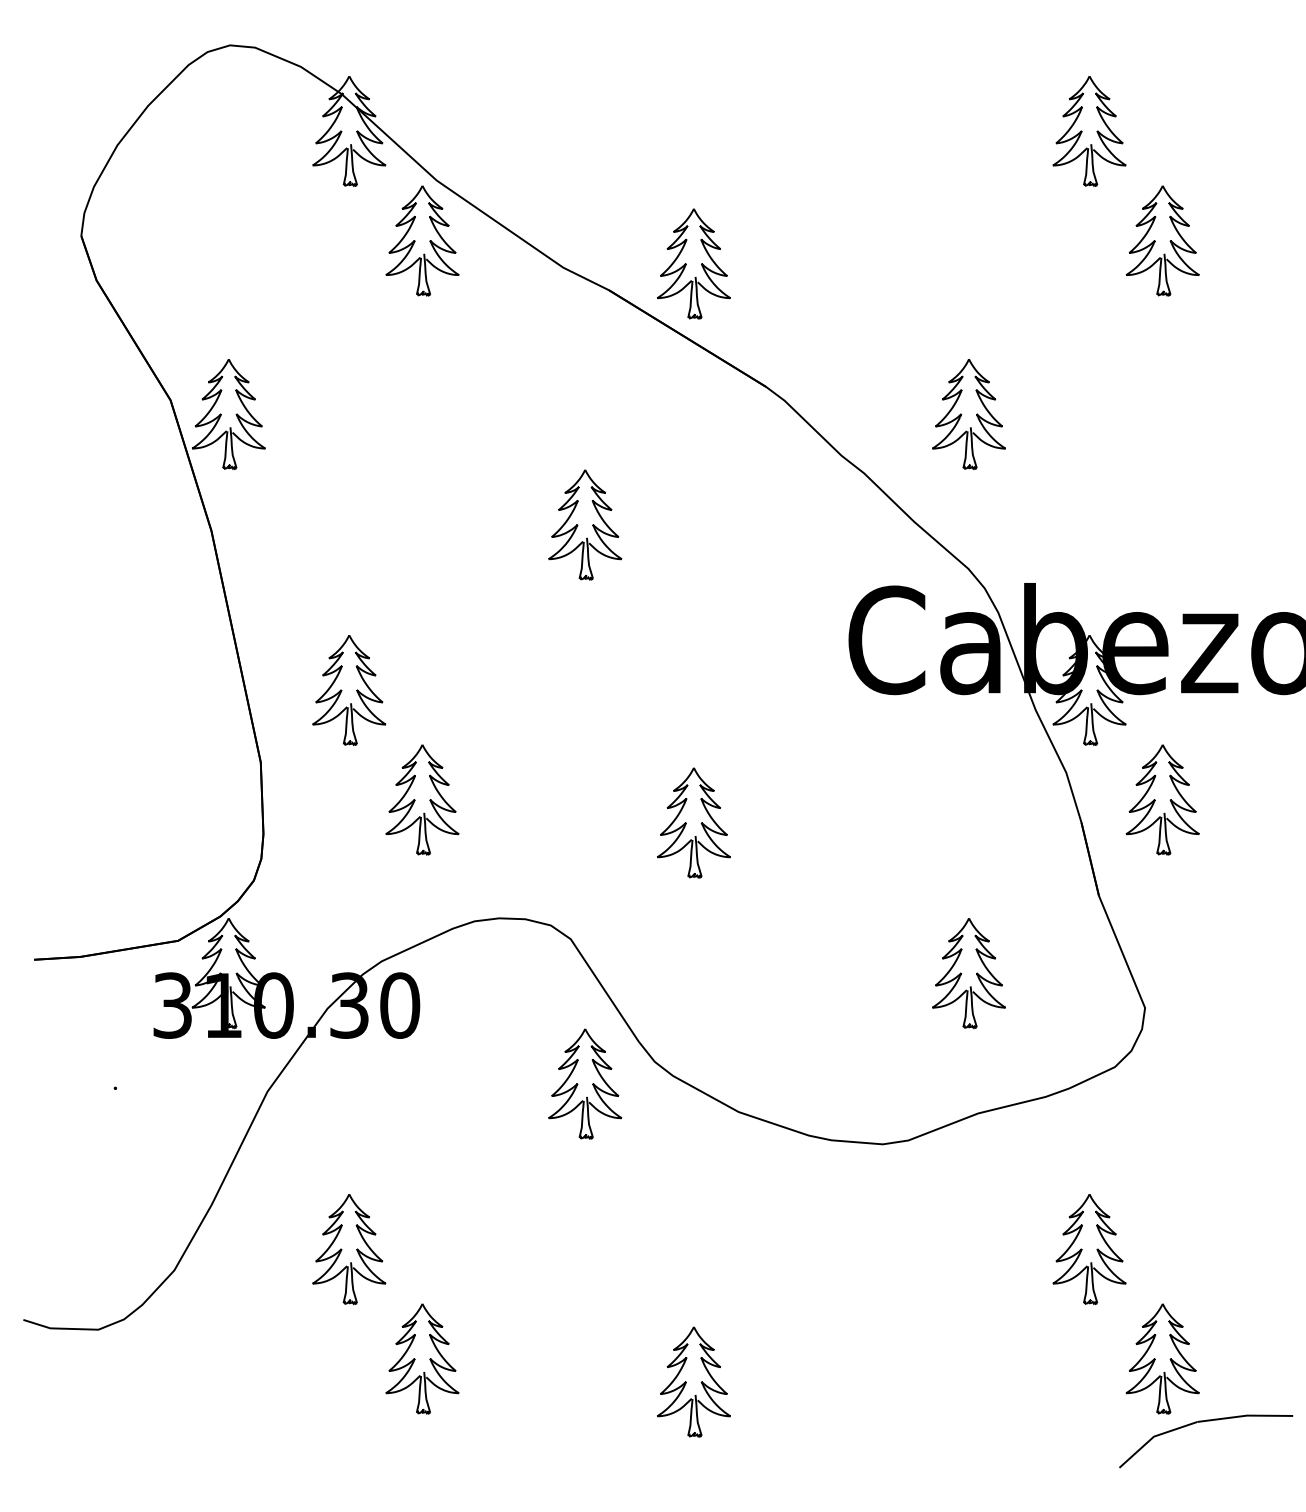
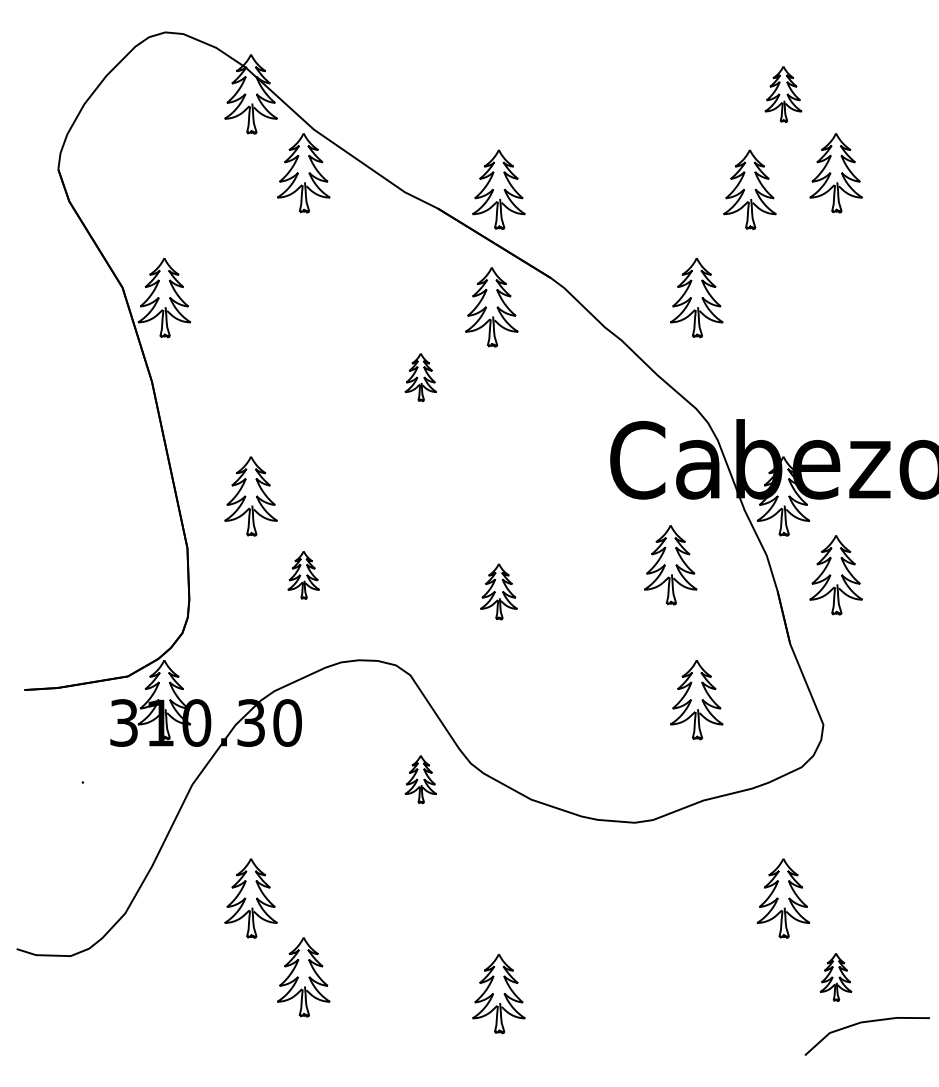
part: (1089, 131) -> (783, 94), size x0.7
part: (1042, 263) -> (749, 189), added
part: (683, 427) -> (491, 307), added
part: (585, 524) -> (420, 377), size x0.6
part: (932, 785) -> (670, 564), added
part: (422, 799) -> (303, 574), size x0.6
part: (693, 822) -> (498, 591), size x0.7
part: (585, 1083) -> (420, 779), size x0.6
part: (1162, 1358) -> (835, 976), size x0.6

